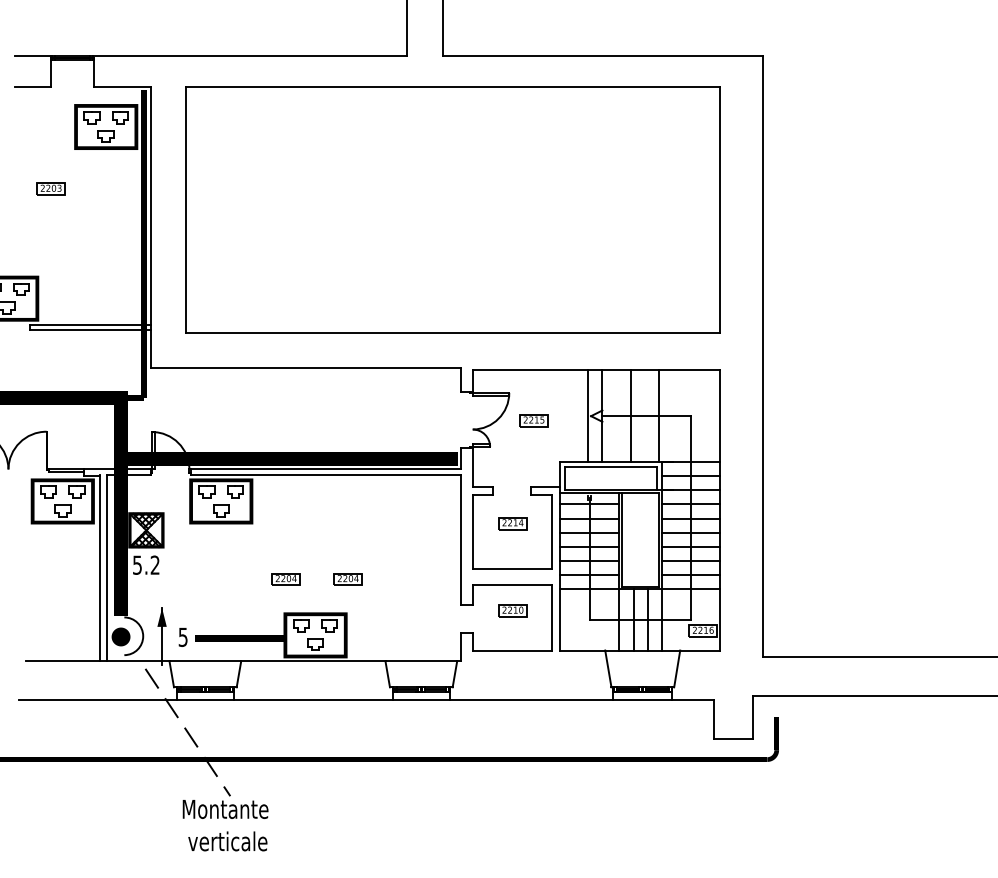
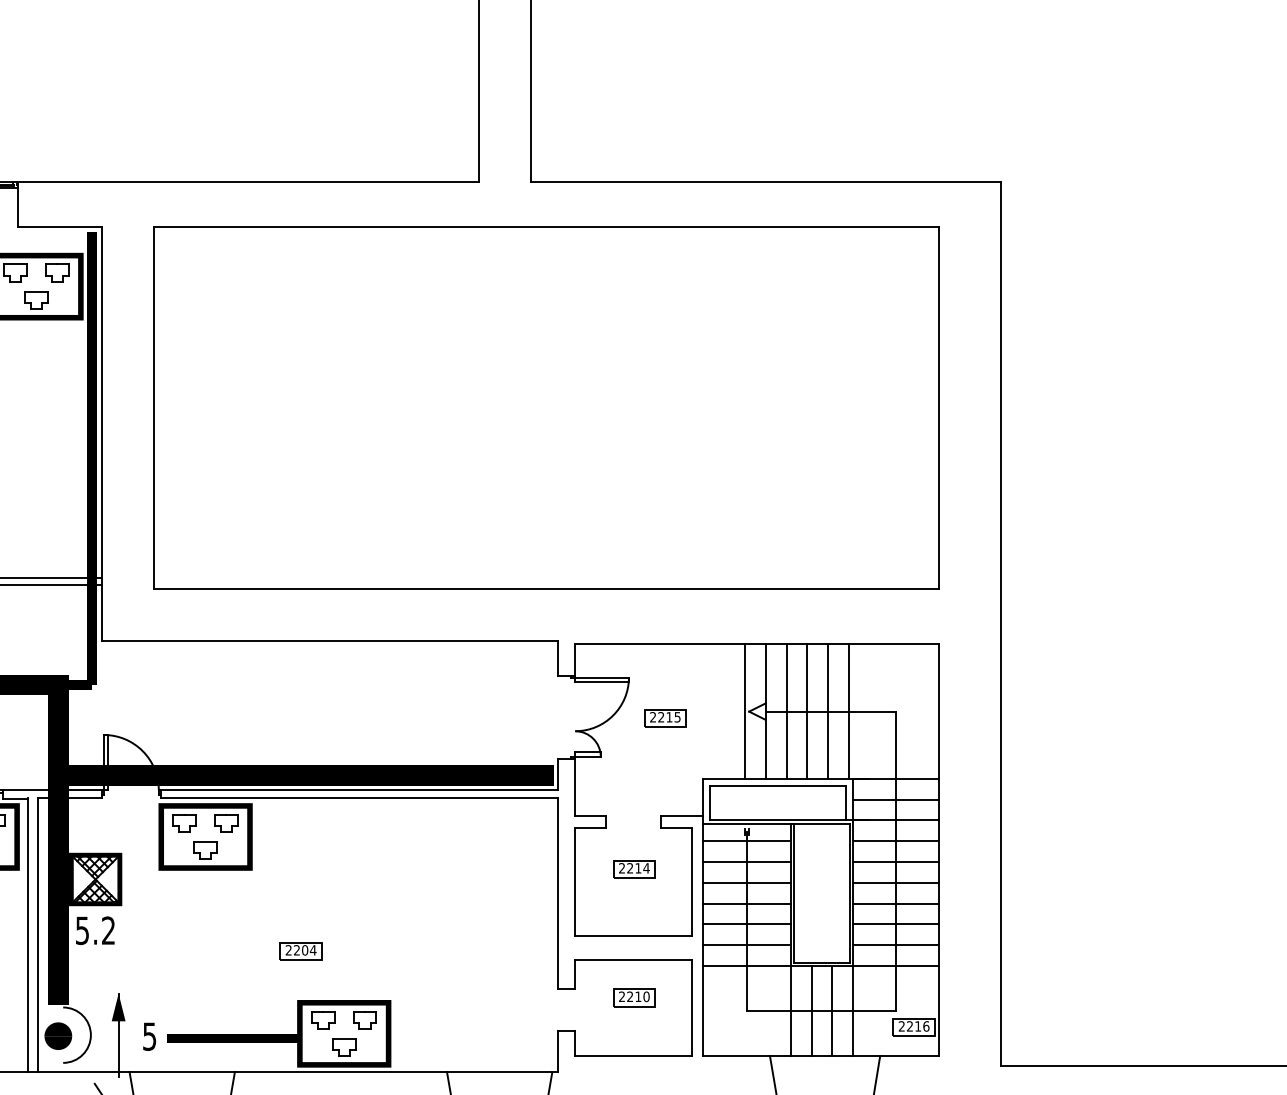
line: (616, 415) -> (786, 710), added
line: (644, 415) -> (827, 710), added
part: (347, 579) -> (391, 951), removed

